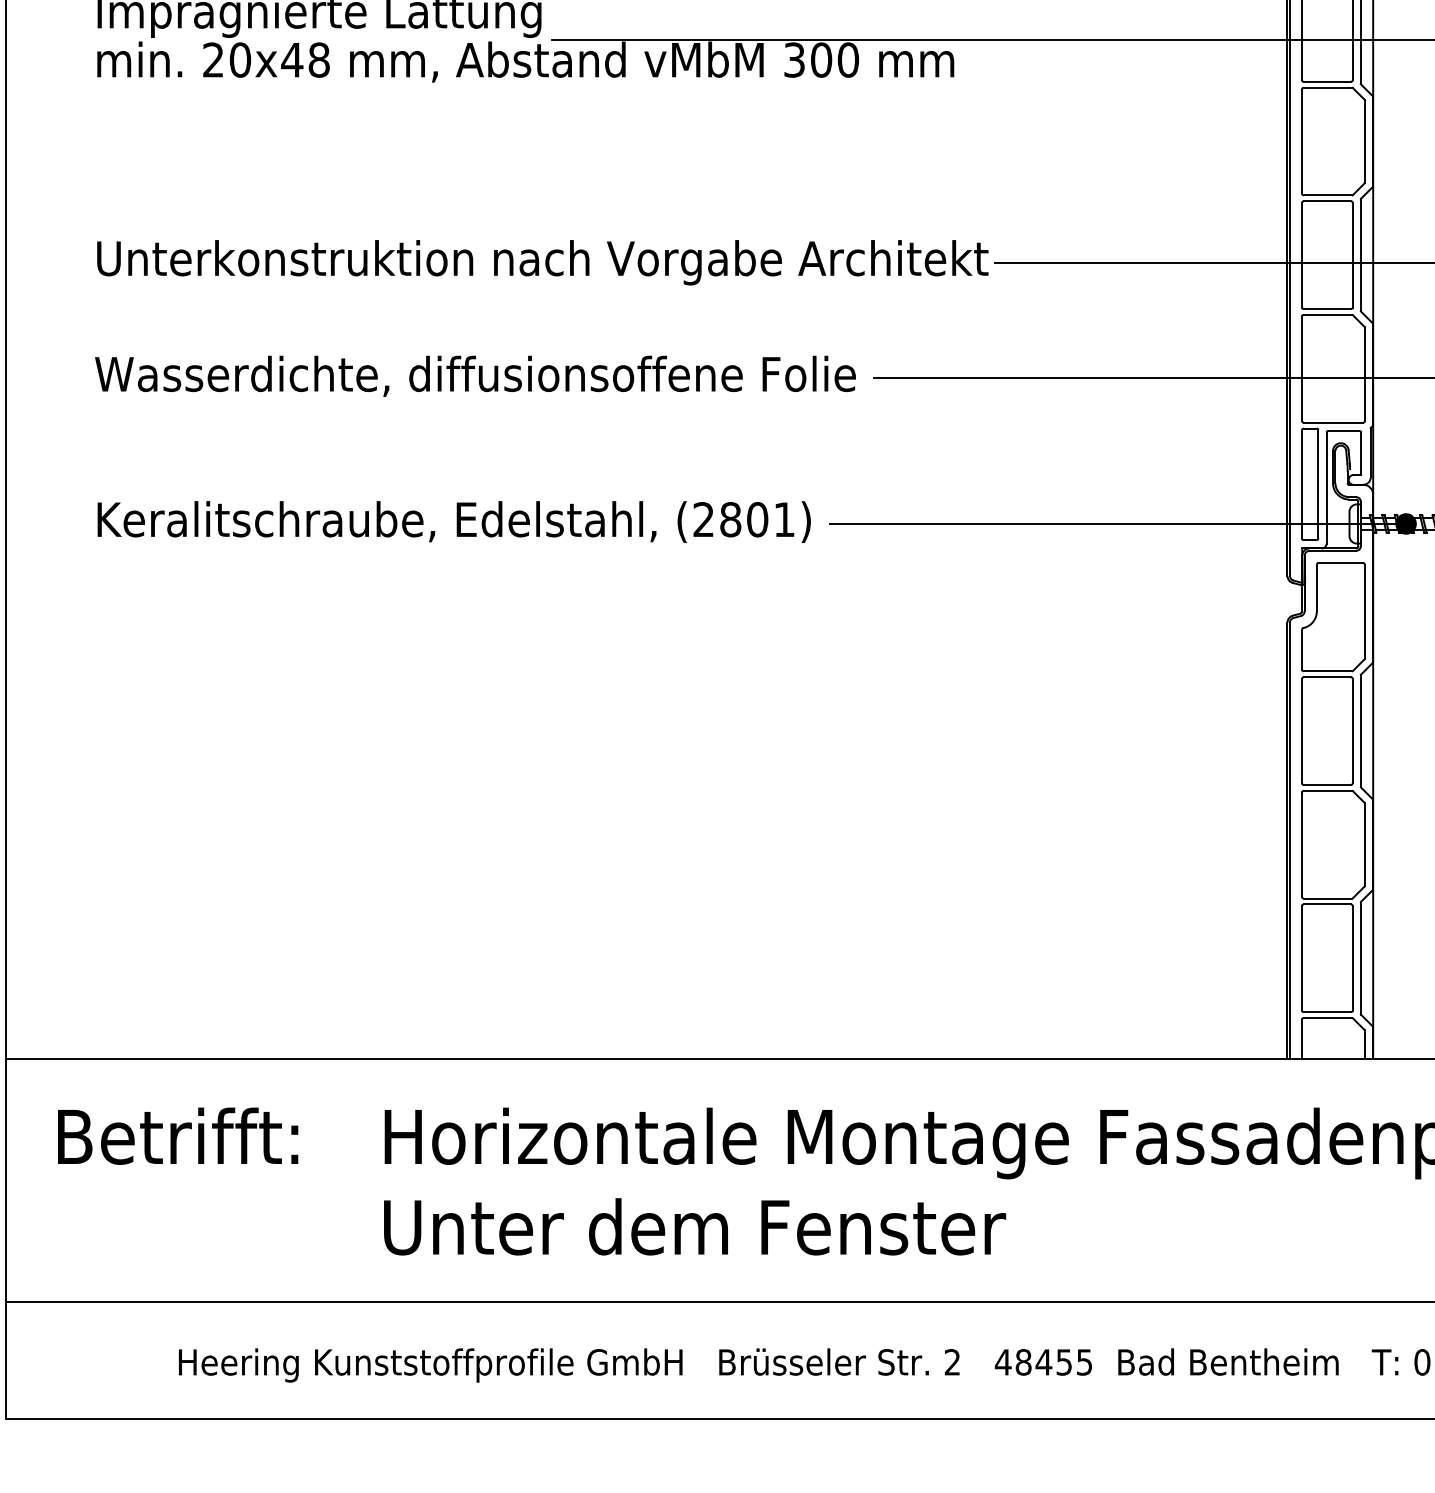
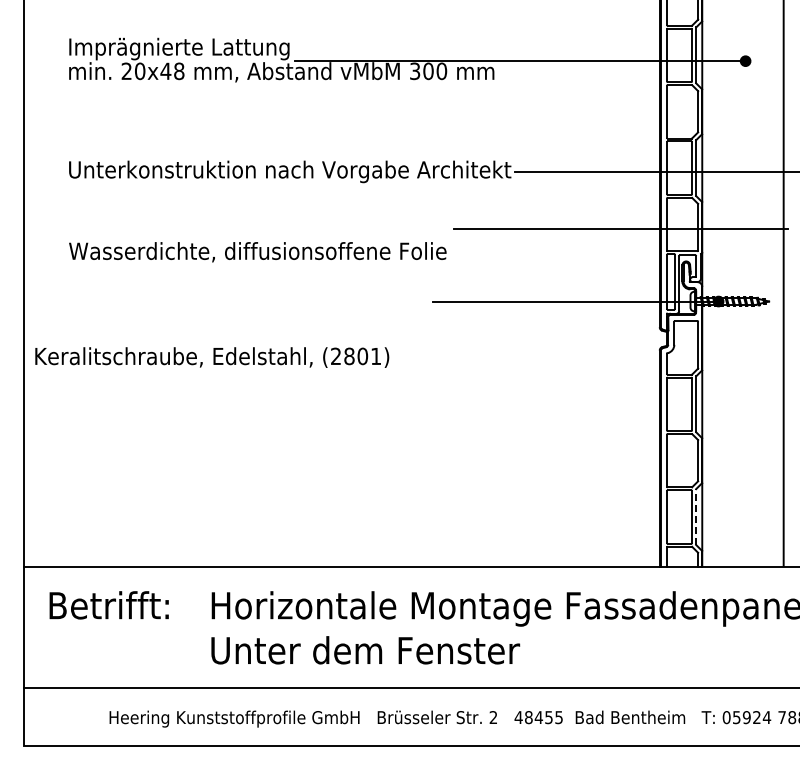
text: (474, 376) -> (257, 252), moved
text: (454, 521) -> (212, 357), moved
line: (1361, 959) -> (696, 517), solid -> dashed

